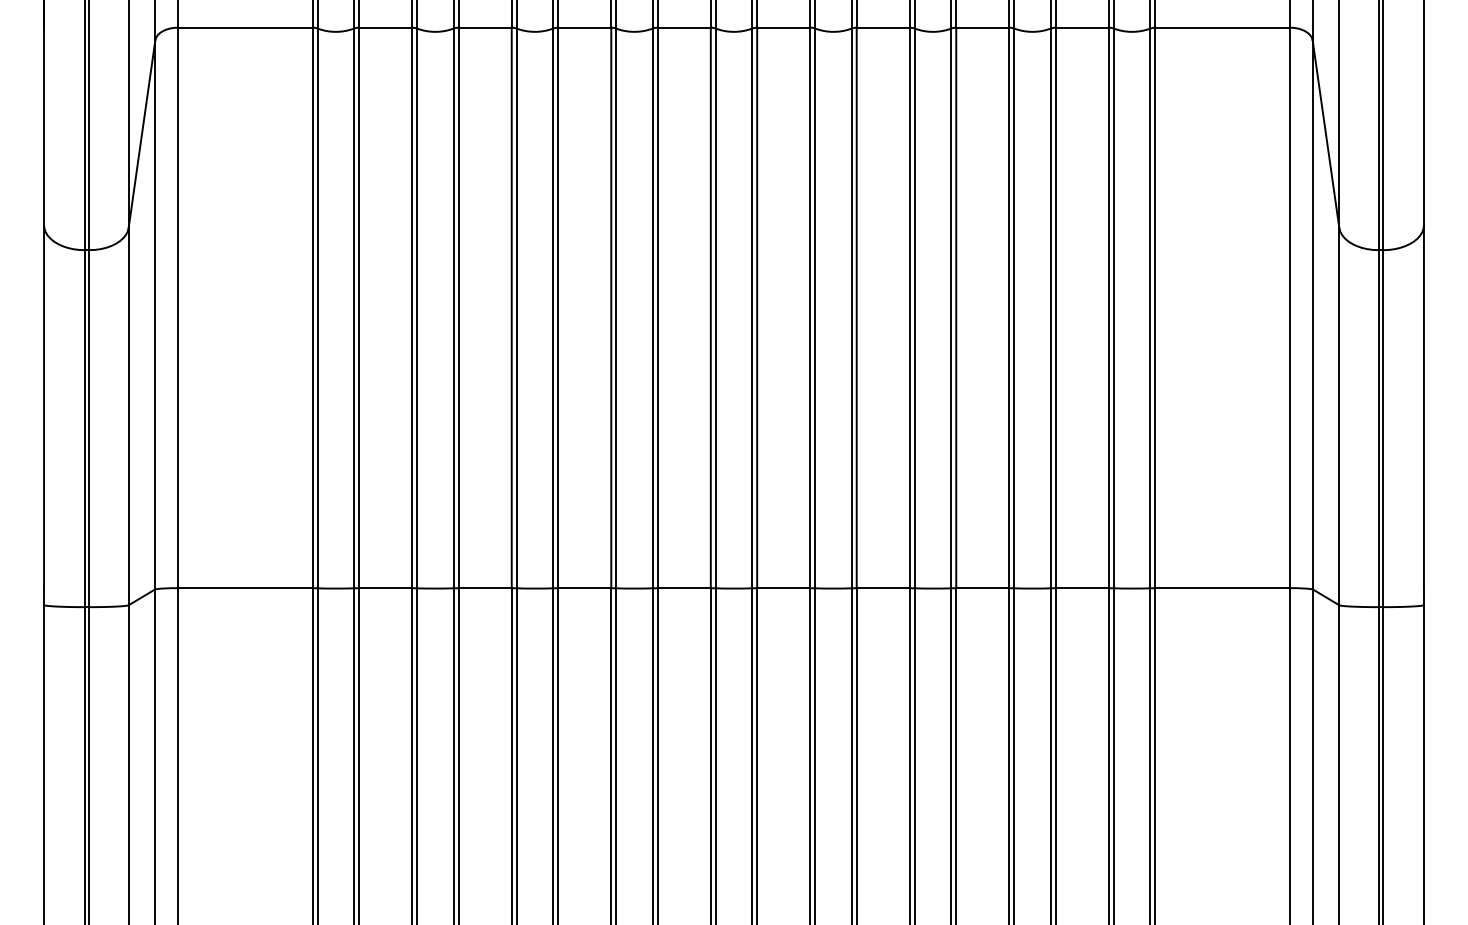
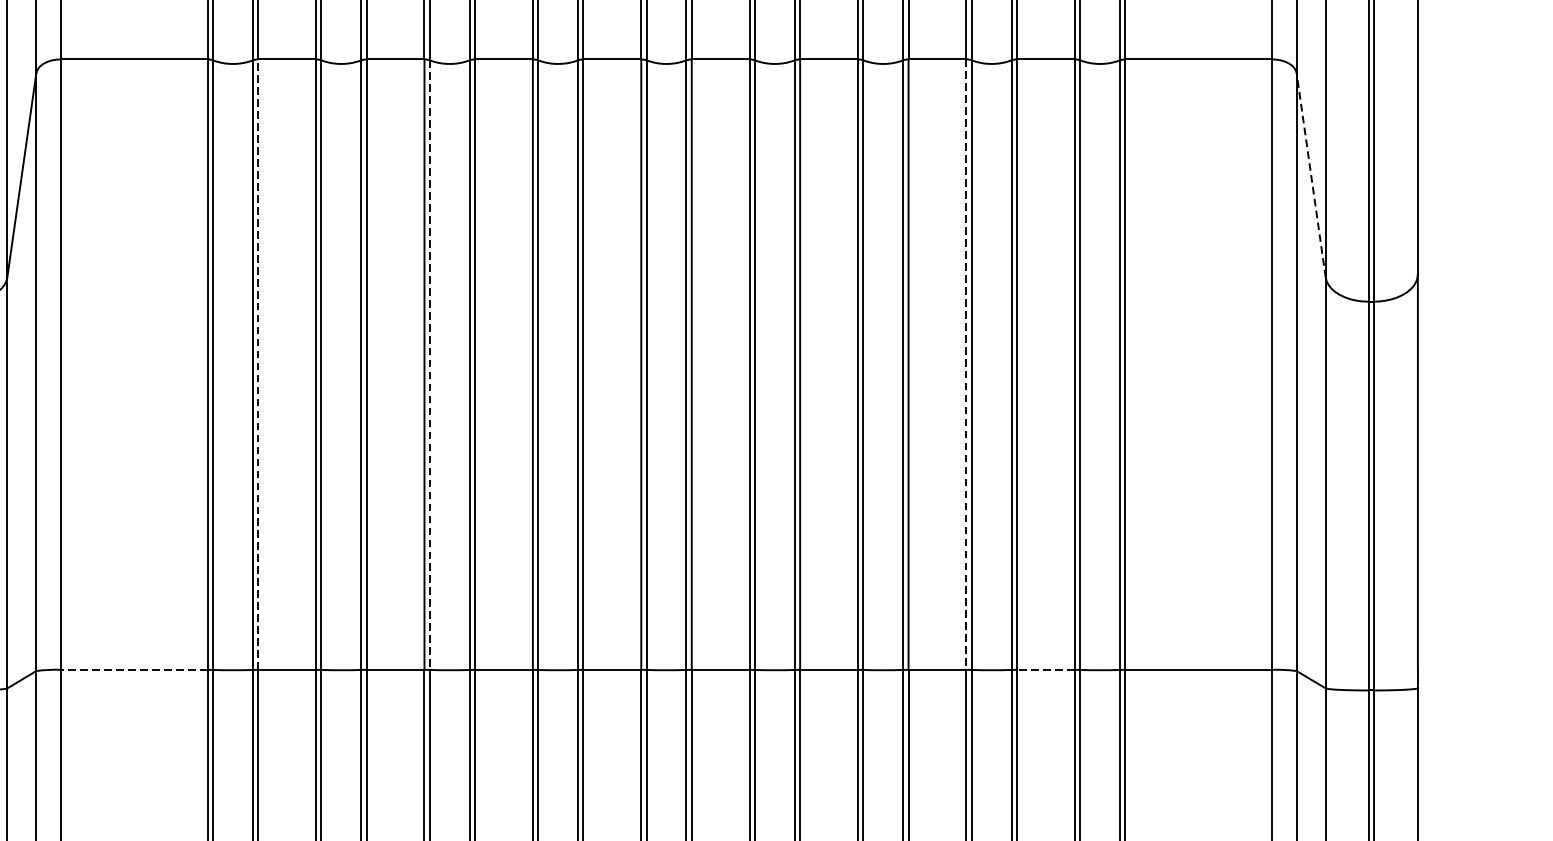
line: (1325, 134) -> (1310, 175), solid -> dashed
line: (359, 307) -> (258, 364), solid -> dashed
line: (516, 308) -> (429, 365), solid -> dashed
line: (1009, 308) -> (966, 365), solid -> dashed
line: (244, 588) -> (133, 670), solid -> dashed
line: (1082, 588) -> (1046, 670), solid -> dashed

